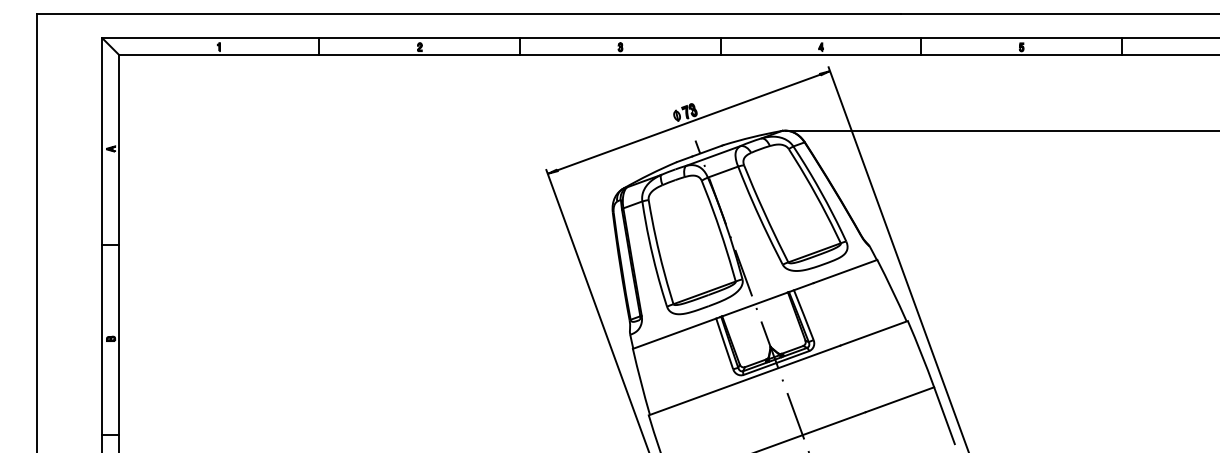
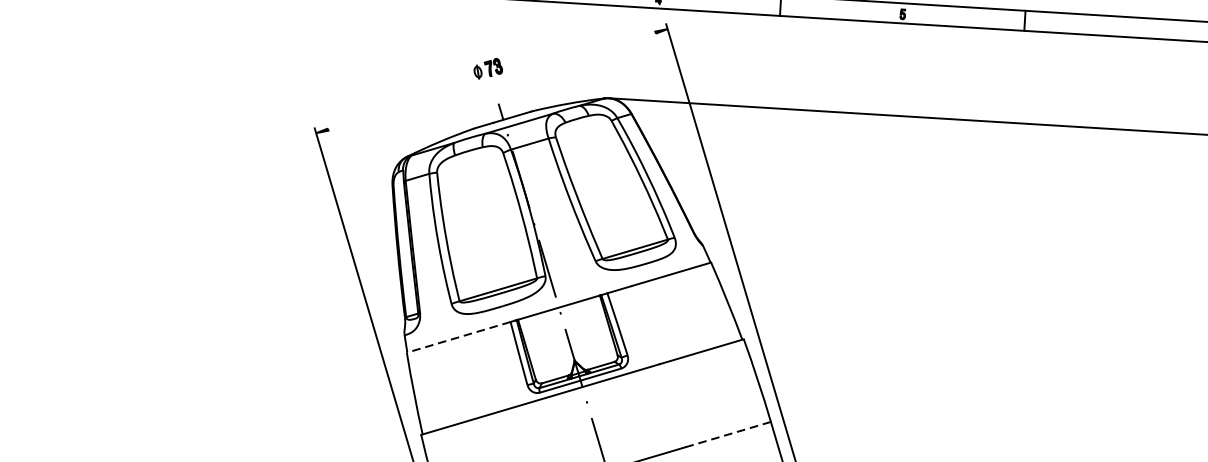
line: (688, 122) -> (491, 81), removed
line: (674, 333) -> (458, 337), solid -> dashed
line: (899, 399) -> (727, 434), solid -> dashed

